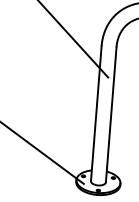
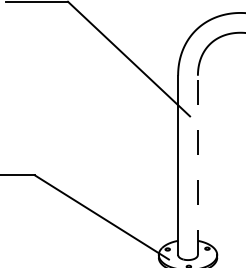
line: (110, 114) -> (197, 165), solid -> dashed

